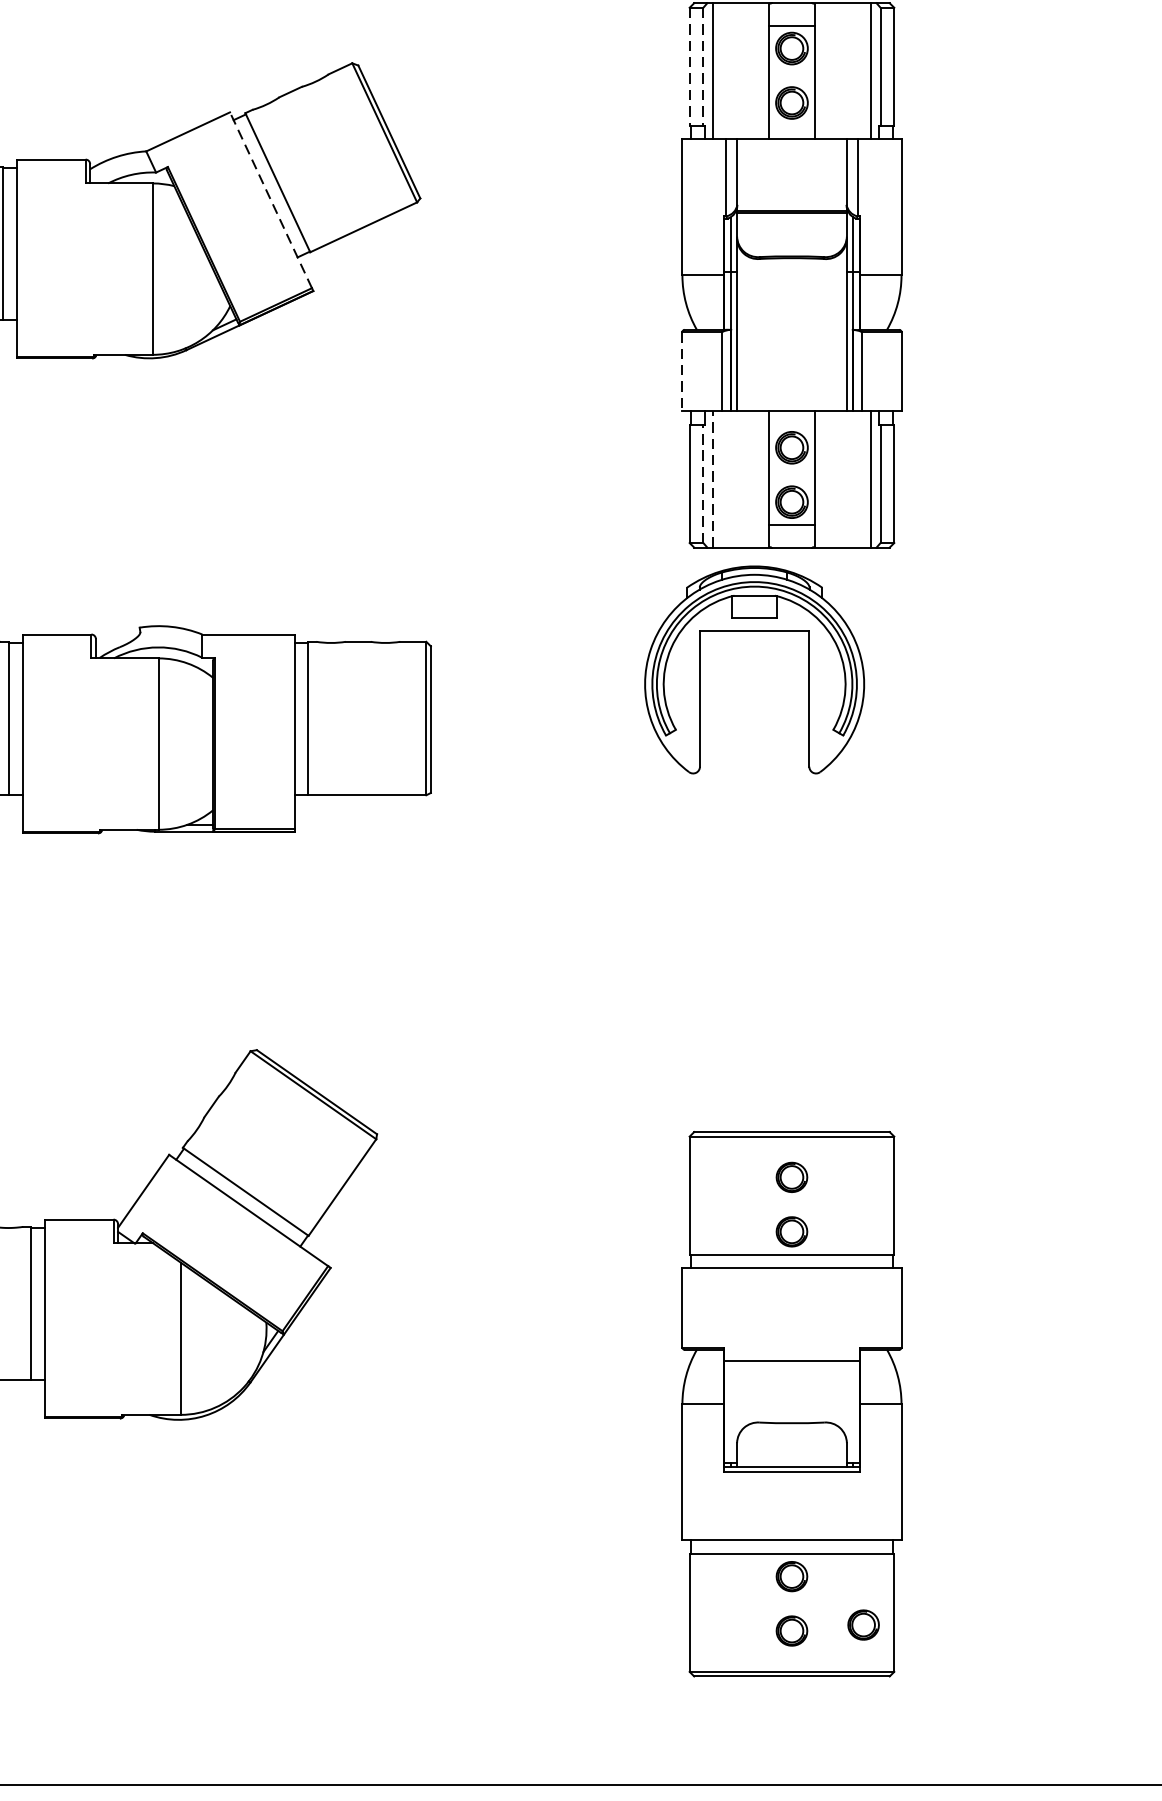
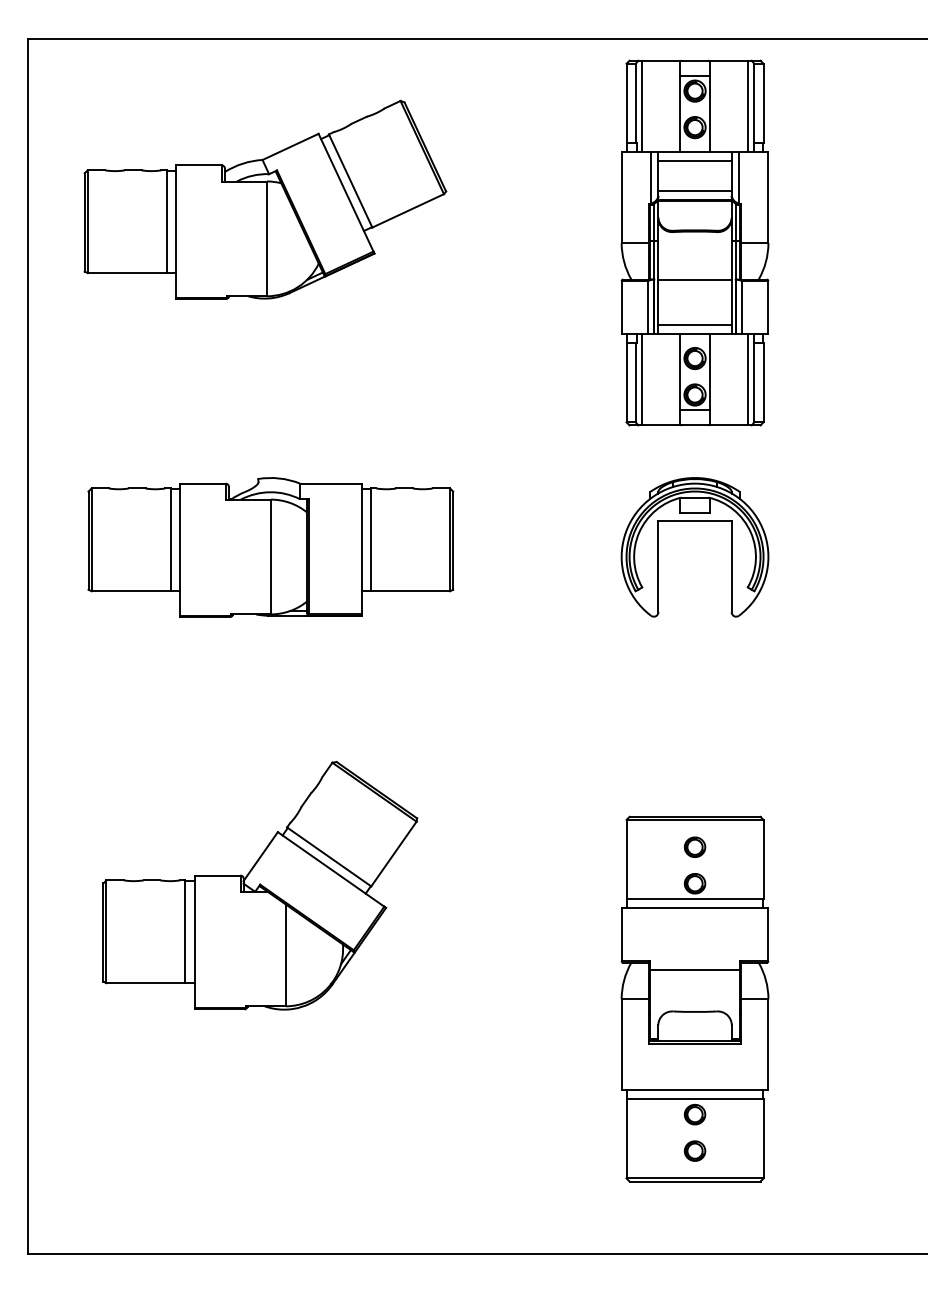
line: (689, 67) -> (626, 103), dashed -> solid
line: (703, 67) -> (635, 103), dashed -> solid
line: (791, 153) -> (694, 161), added
line: (791, 196) -> (694, 190), added
line: (271, 199) -> (346, 192), dashed -> solid
line: (791, 329) -> (694, 279), added
line: (682, 371) -> (621, 307), dashed -> solid
line: (791, 398) -> (694, 325), added
line: (713, 479) -> (642, 379), dashed -> solid
line: (703, 483) -> (635, 382), dashed -> solid
part: (753, 631) -> (694, 521), moved
part: (862, 1624) -> (742, 1146), removed

